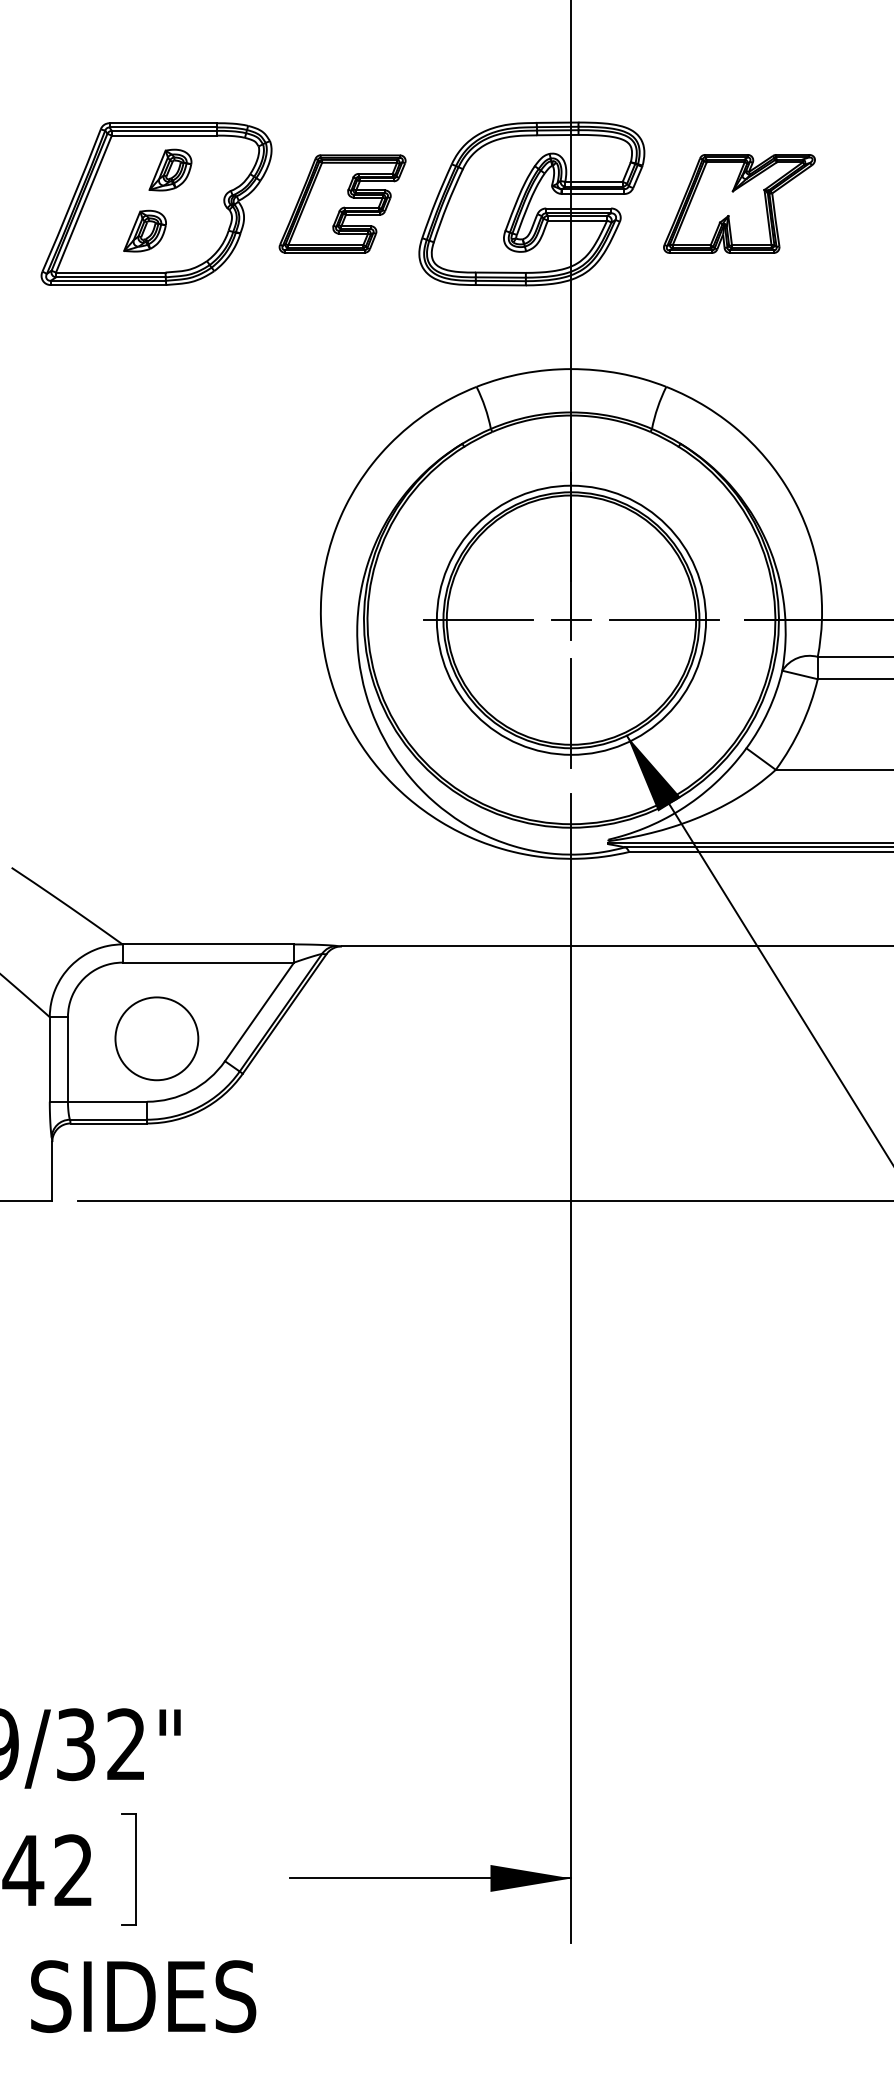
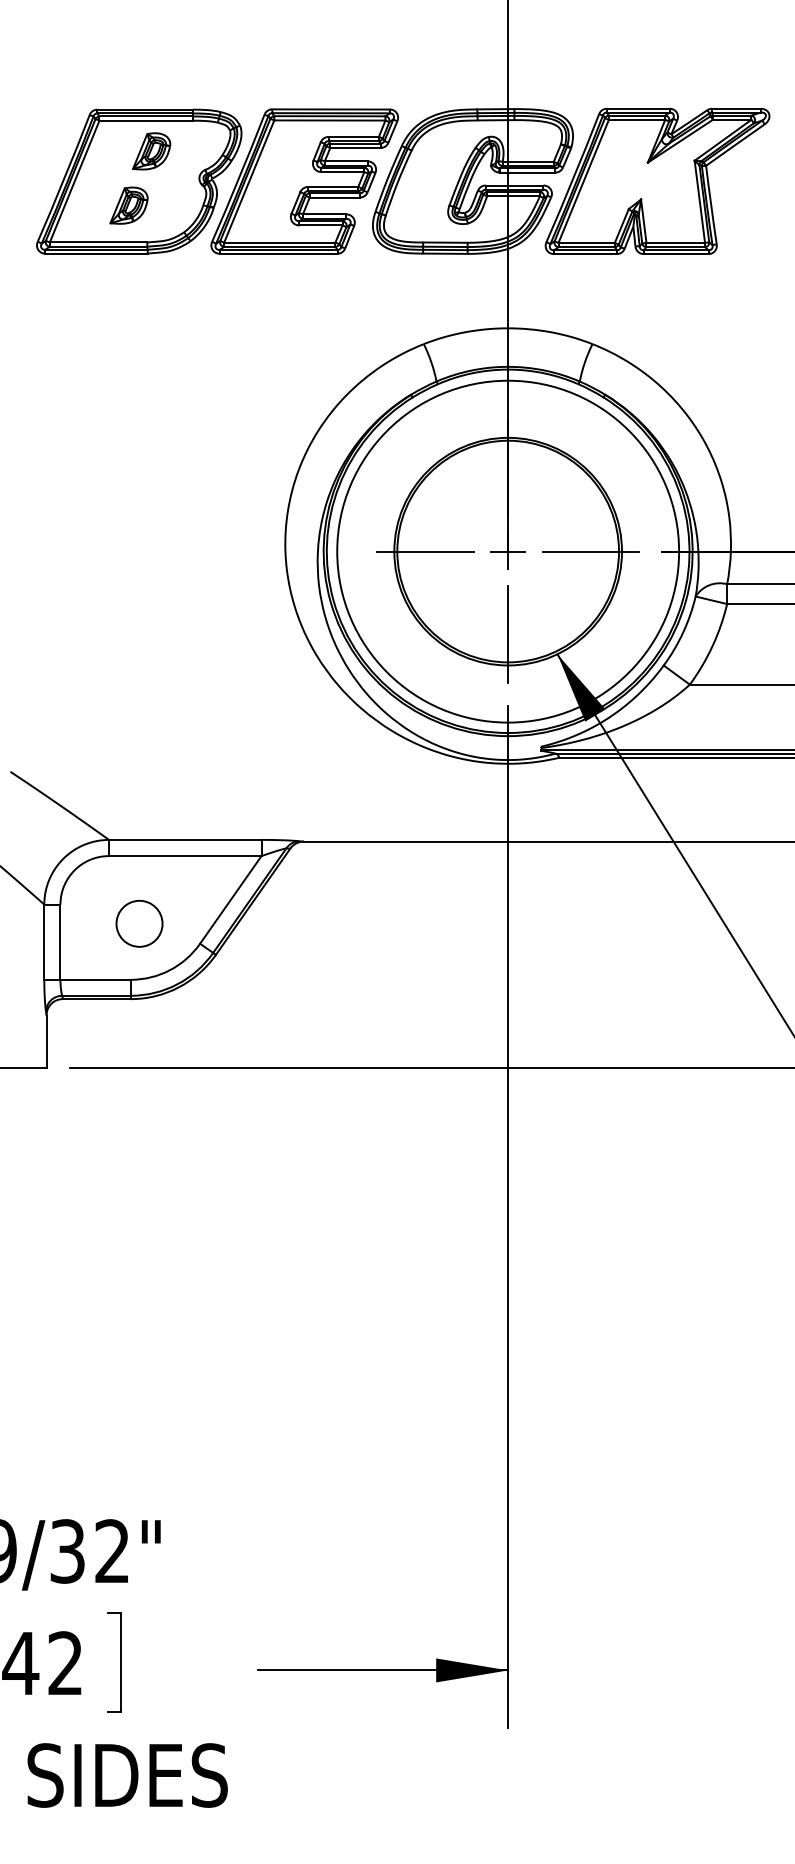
part: (342, 203) -> (304, 181), size x1.67
part: (739, 203) -> (657, 181), size x1.67
circle: (571, 620) -> (508, 551), size x1.43
circle: (156, 1038) -> (139, 923), size x0.62

